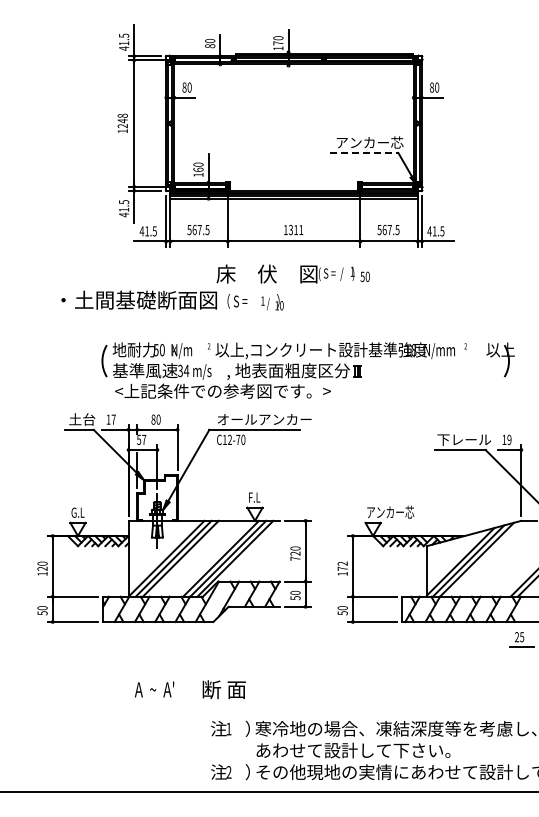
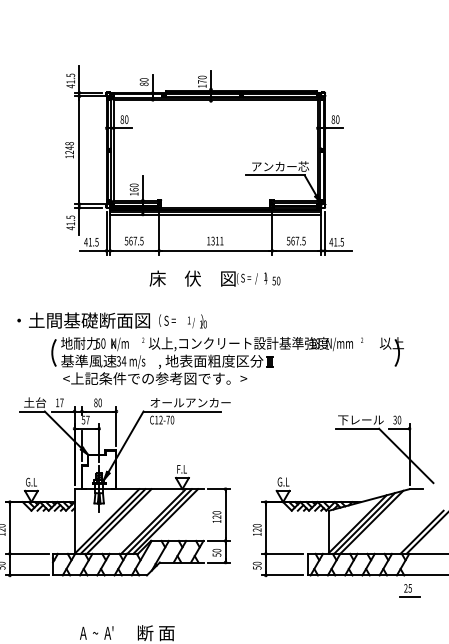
line: (364, 152) -> (275, 174), dashed -> solid
text: (138, 299) -> (83, 319), moved
text: (255, 302) -> (182, 321), moved
text: (506, 439) -> (396, 419), 19 -> 30
text: (390, 511) -> (297, 481), アンカー芯 -> G.L
text: (295, 558) -> (216, 521), 720 -> 120
text: (342, 565) -> (257, 527), 172 -> 120

